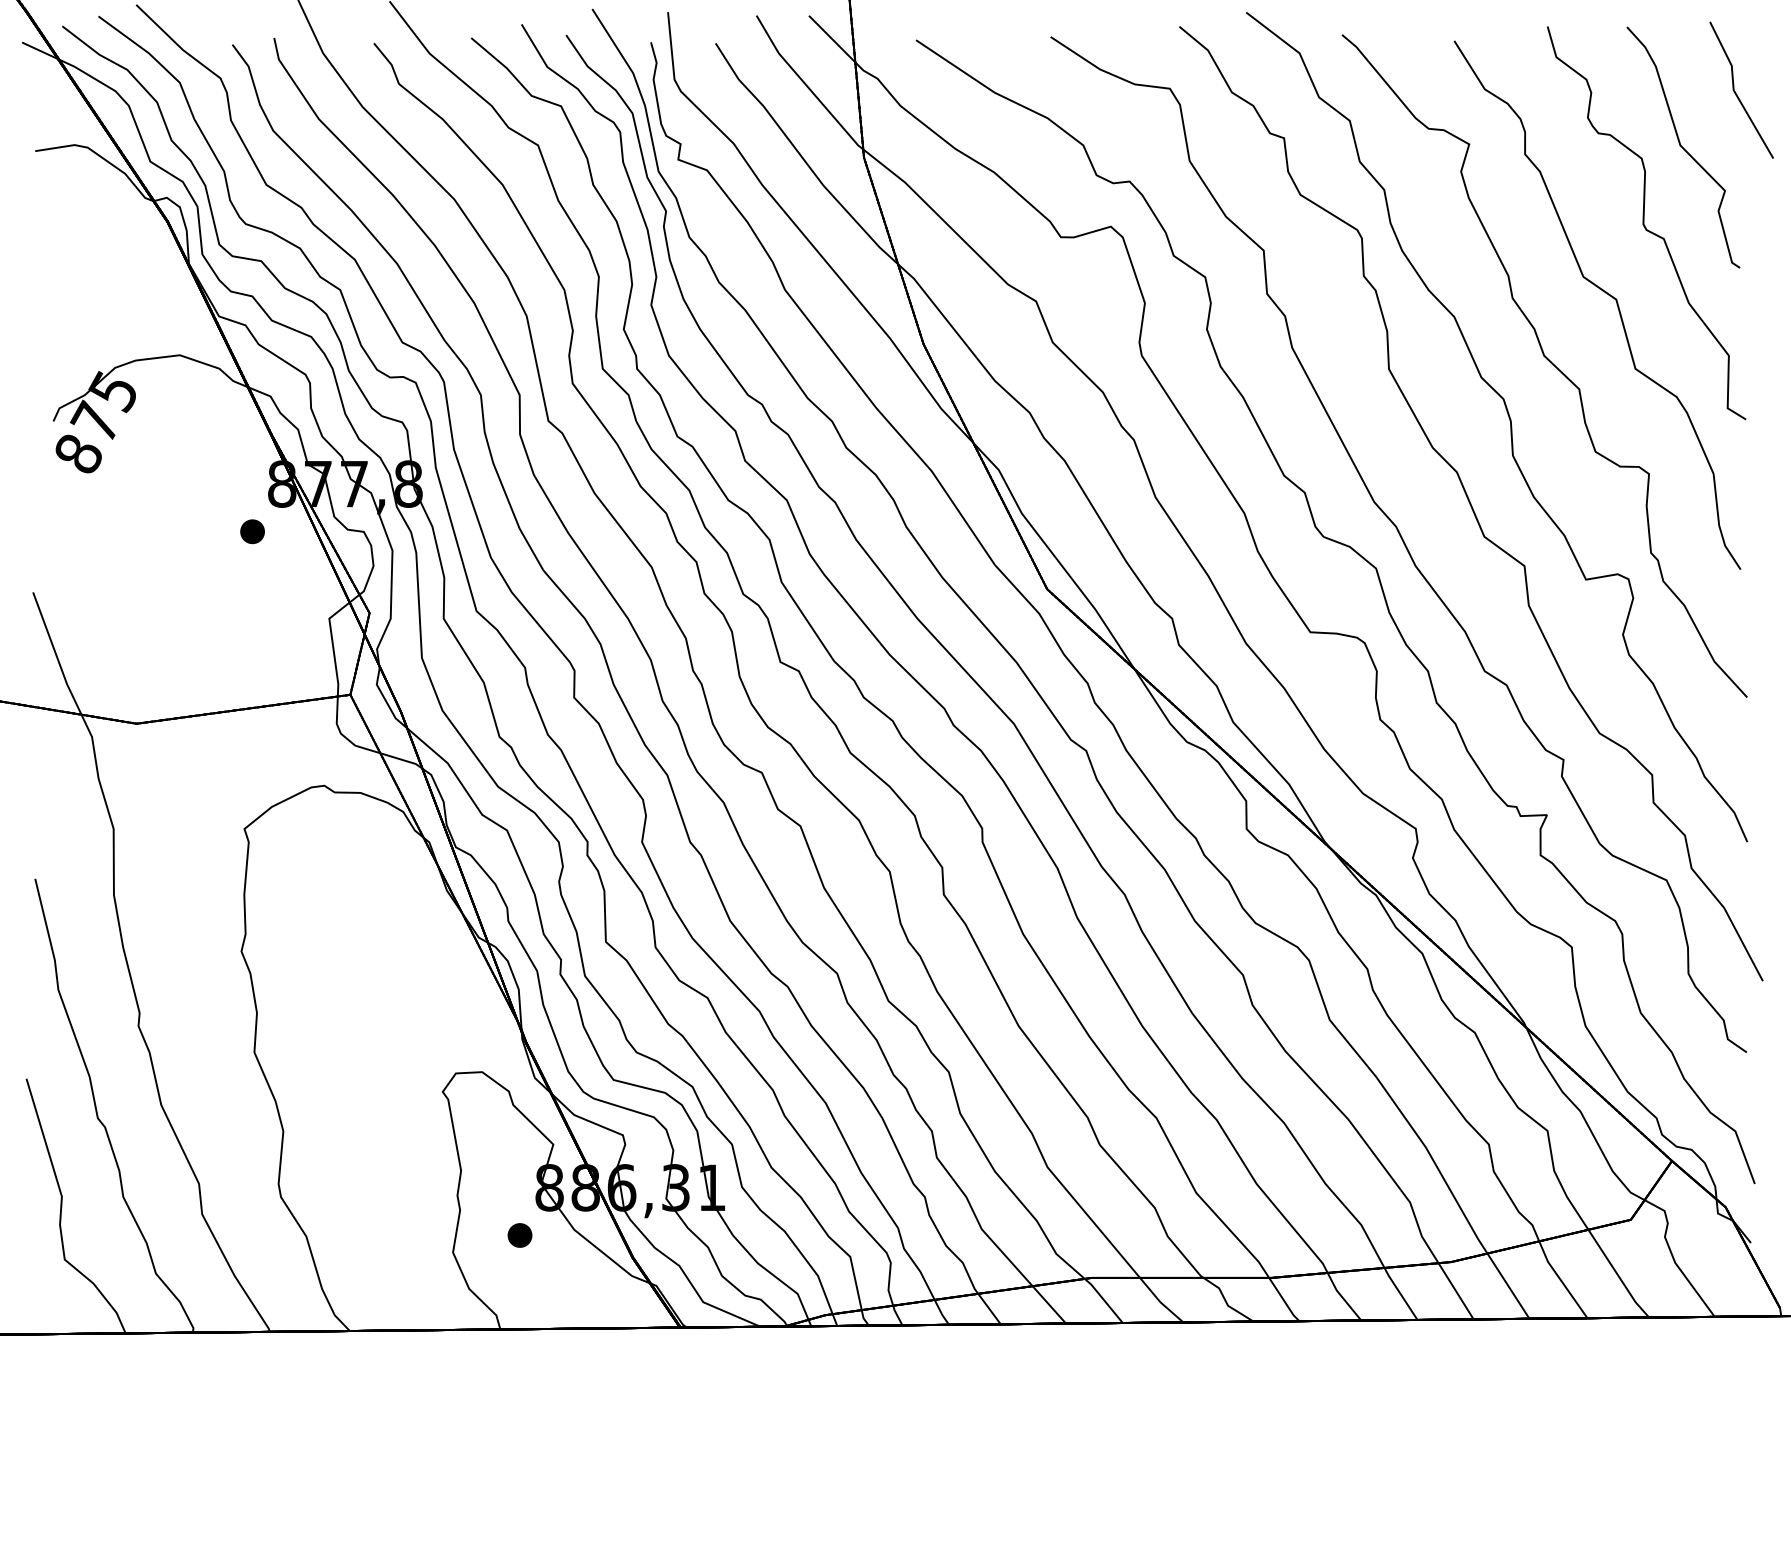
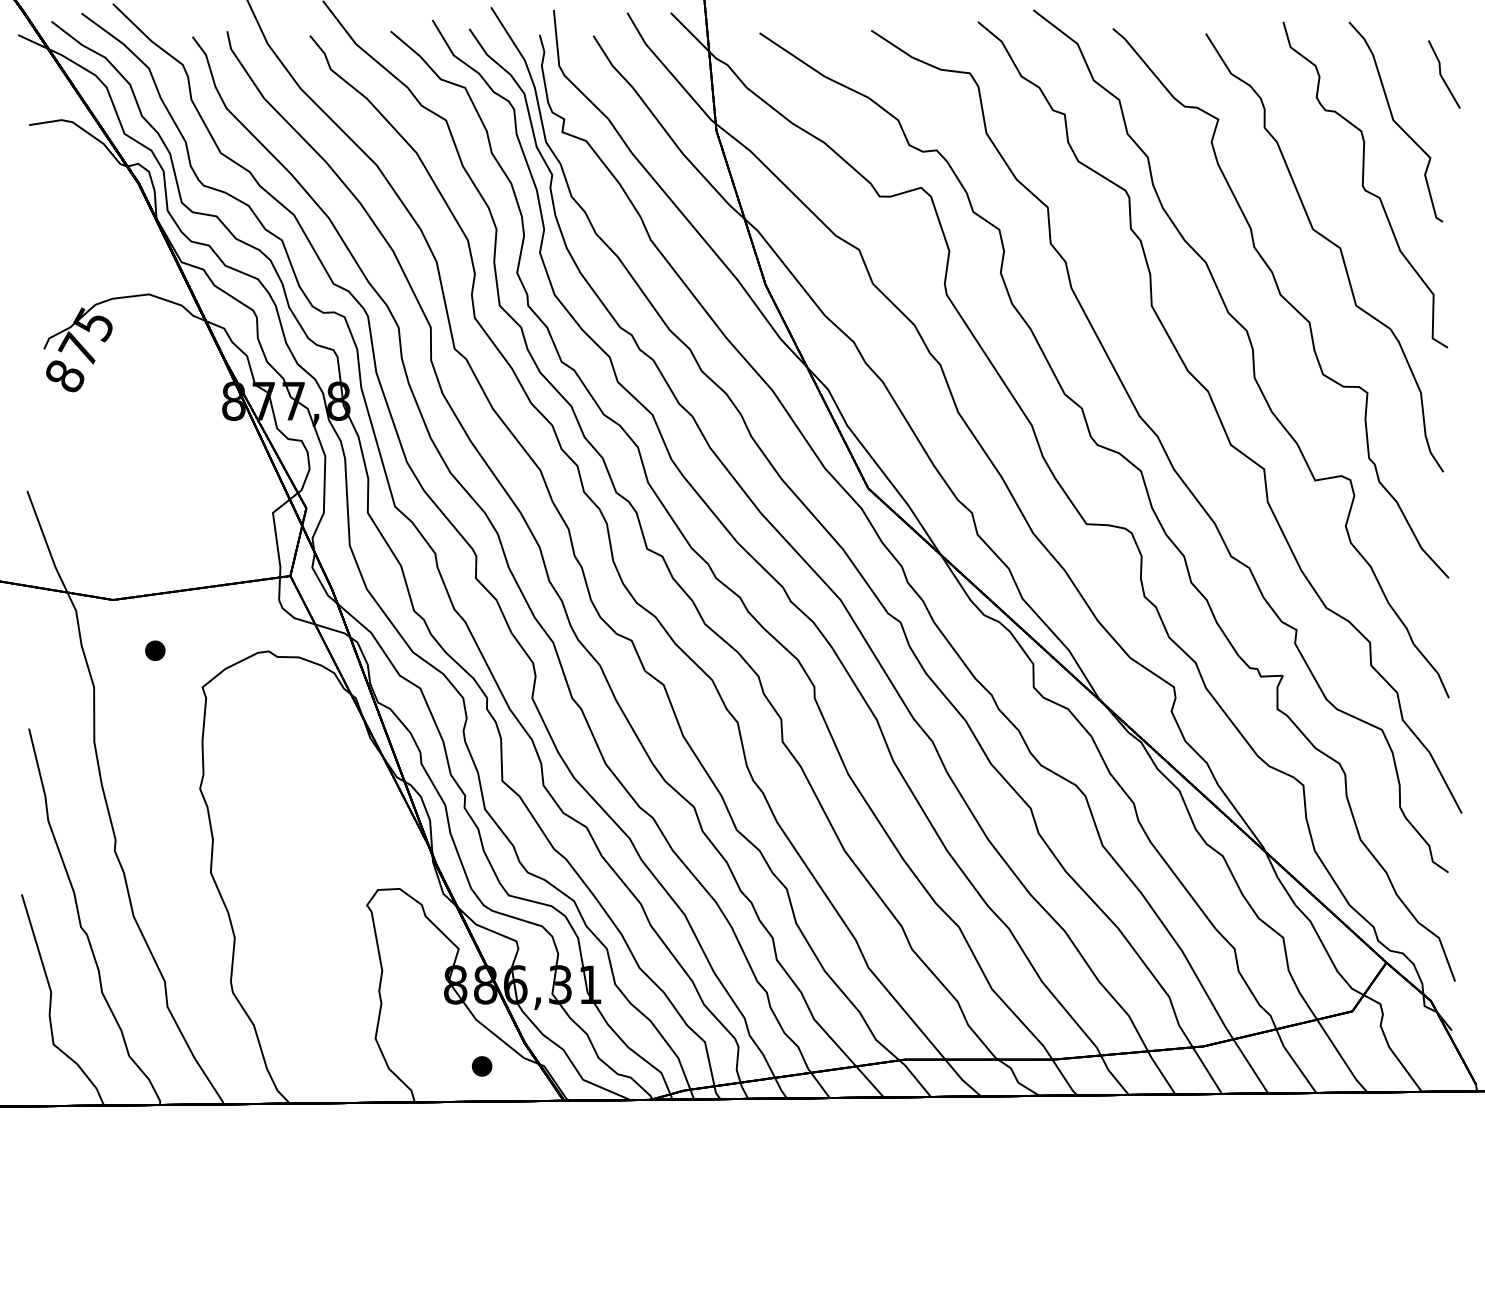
part: (1741, 90) -> (1444, 74), size x0.6
part: (252, 531) -> (155, 650), moved
part: (519, 1235) -> (481, 1066), moved

